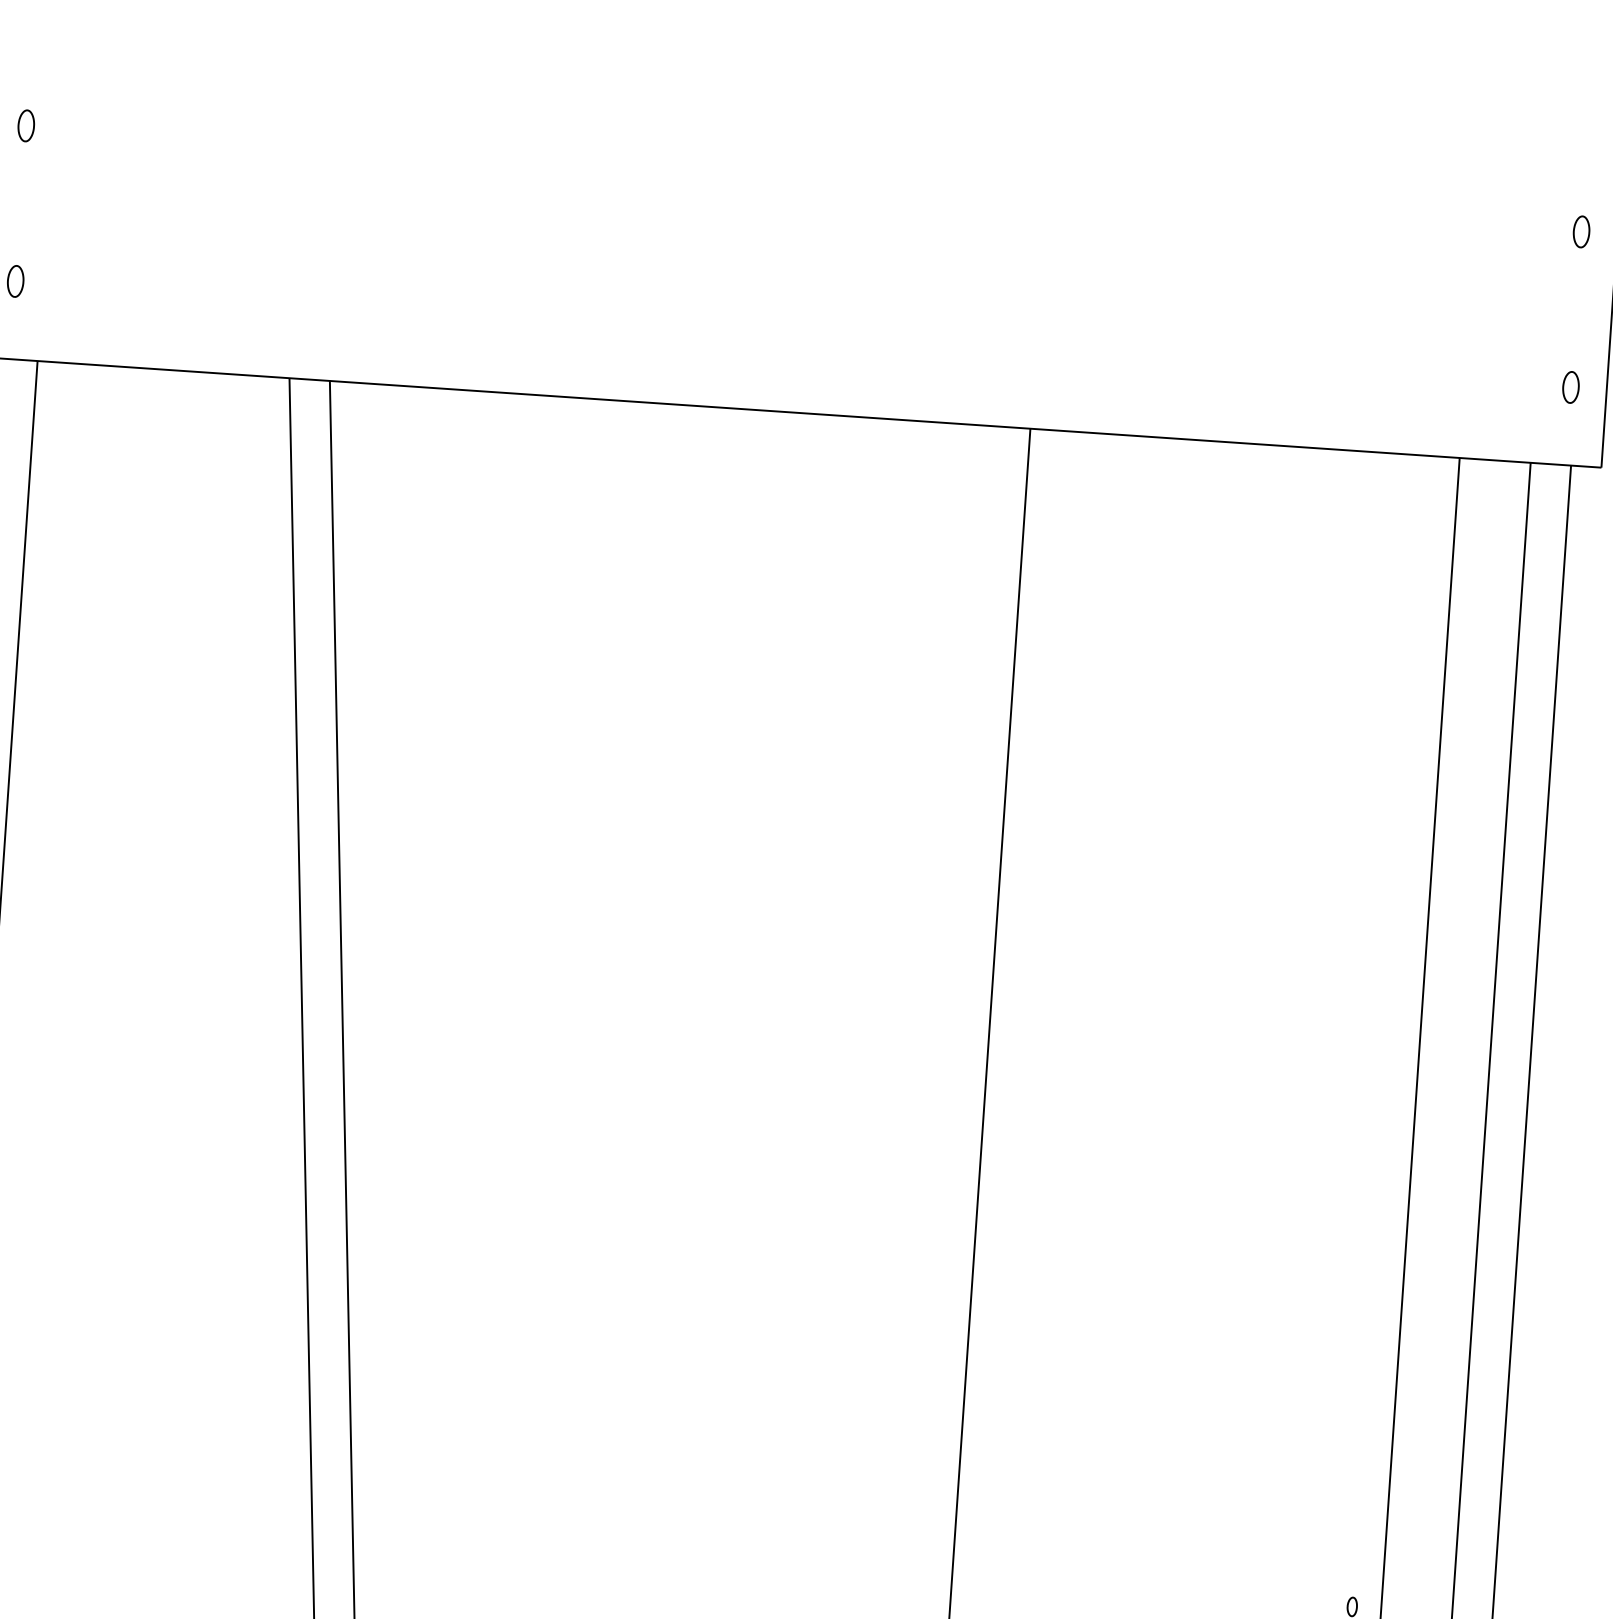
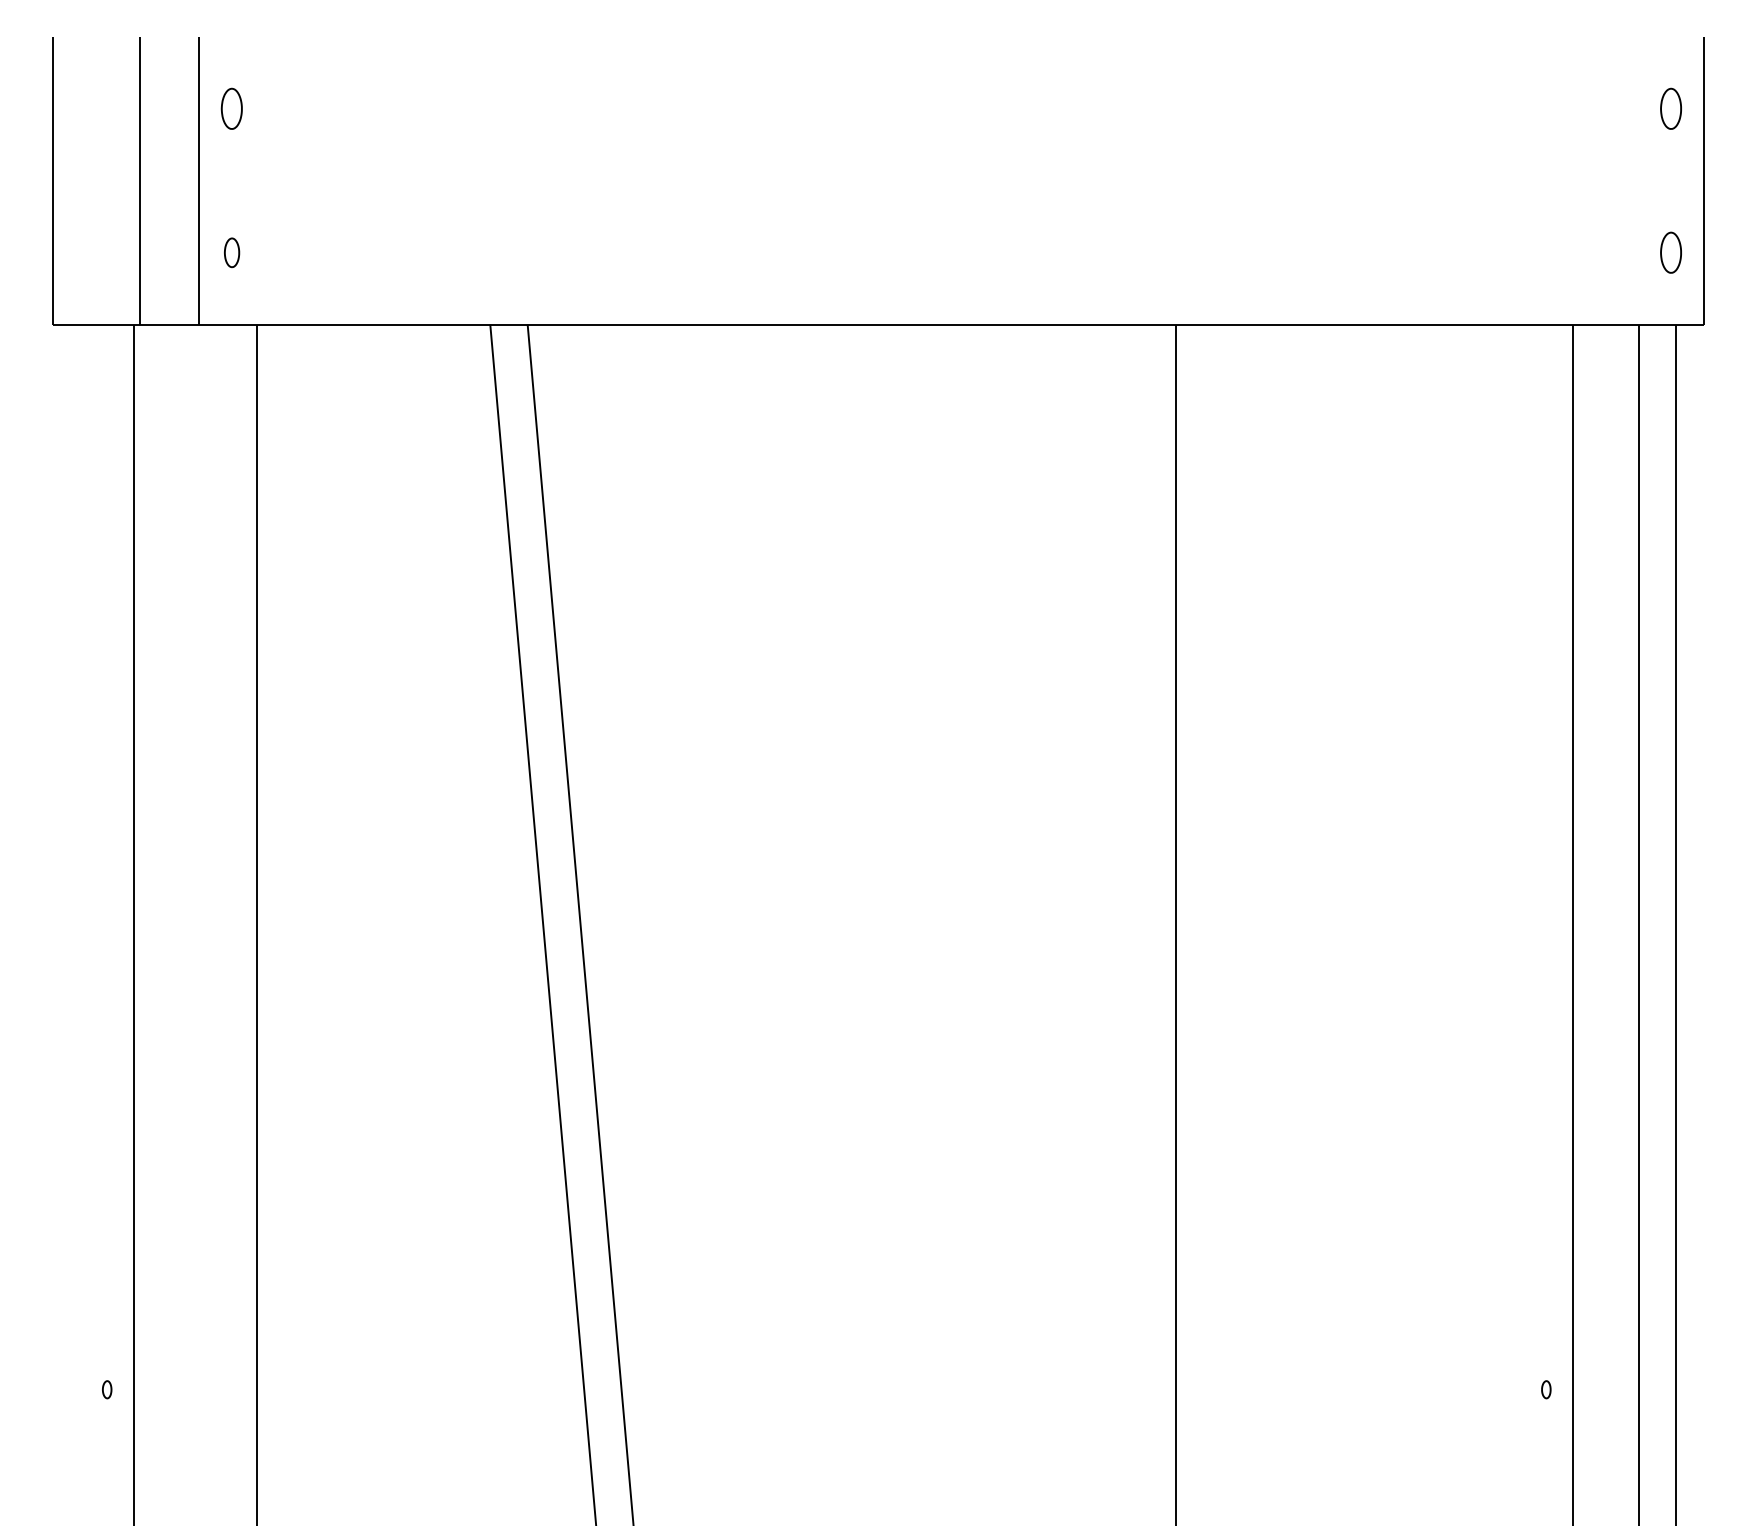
part: (26, 125) -> (232, 108), size x1.4
part: (1581, 231) -> (1671, 108), size x1.4
part: (1571, 387) -> (1671, 252), size x1.4

